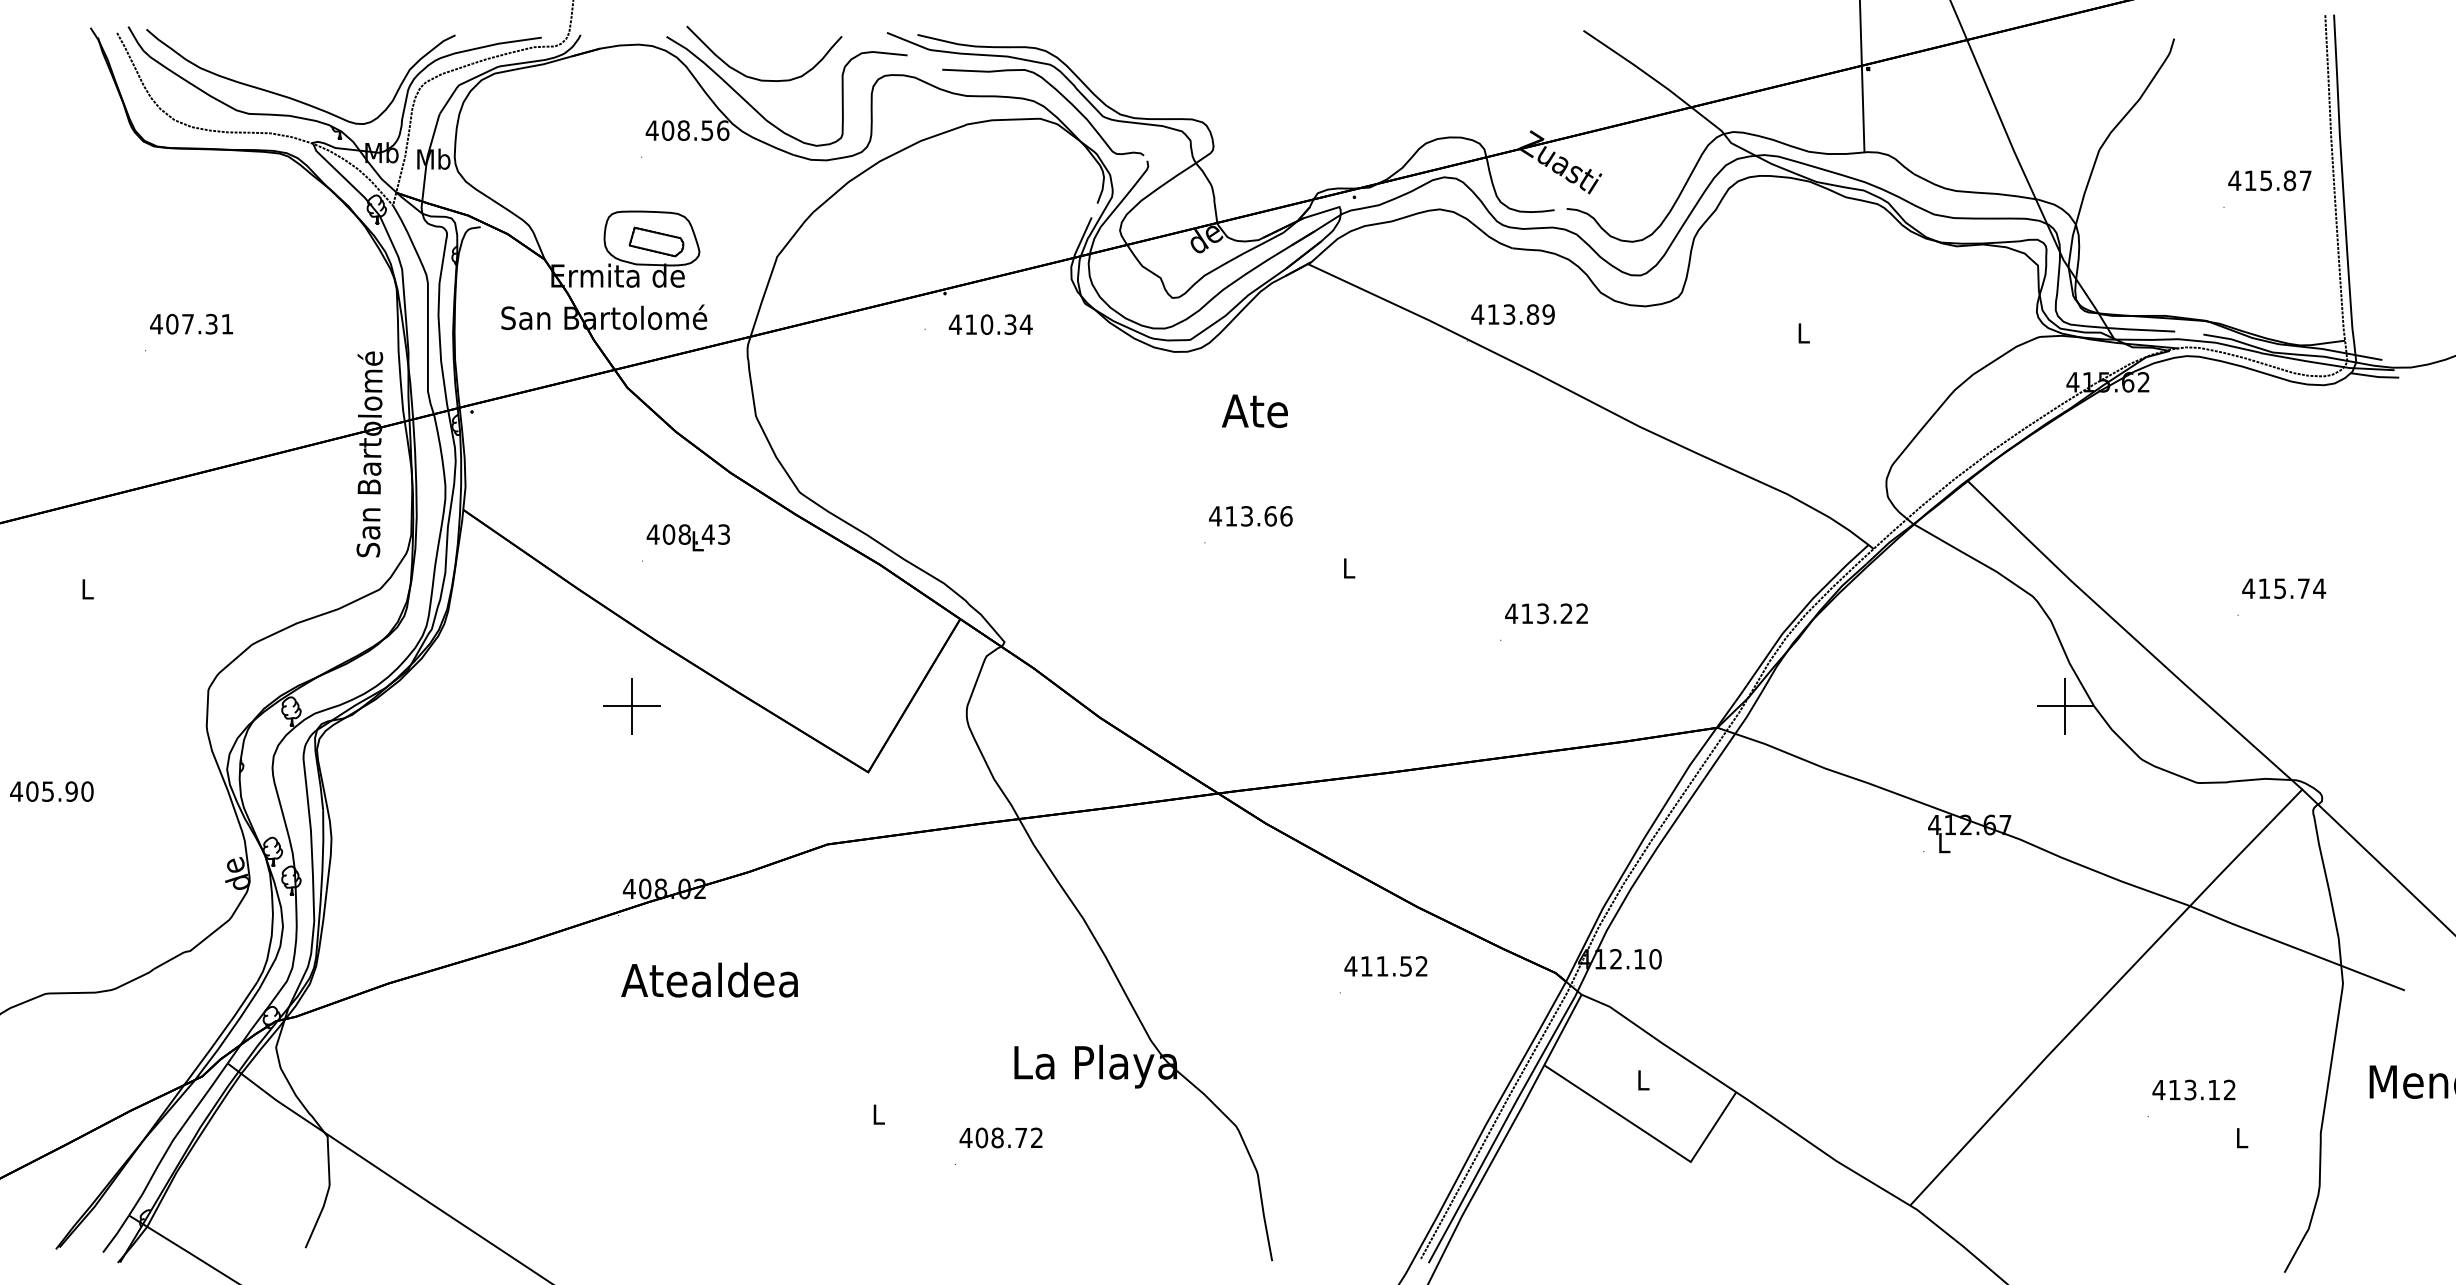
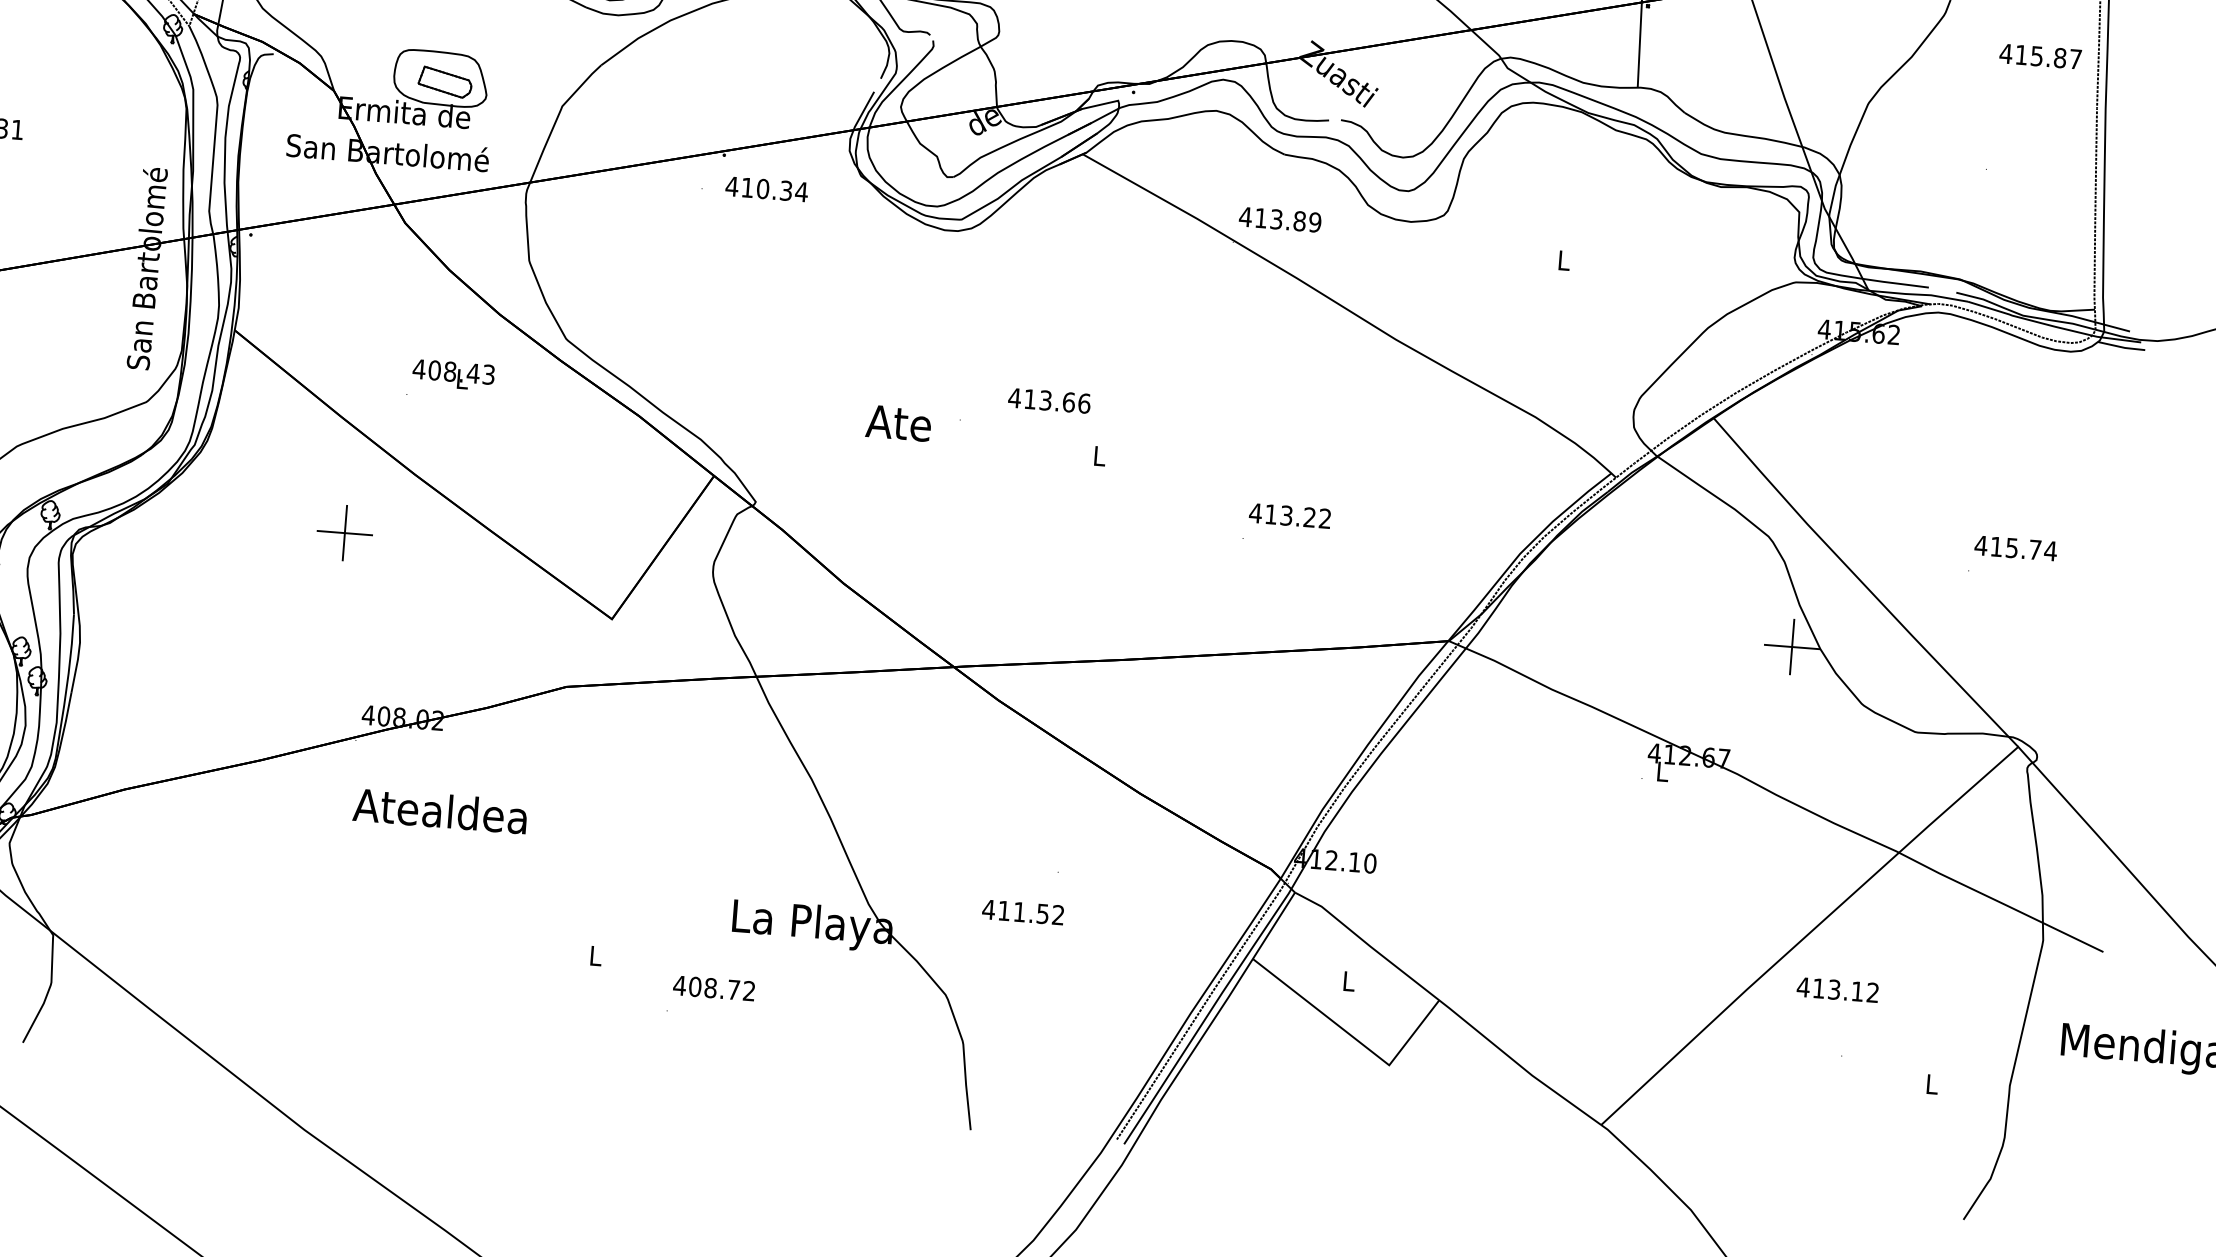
text: (2269, 180) -> (2040, 56), moved
text: (1254, 411) -> (898, 423), moved
text: (1250, 516) -> (1049, 400), moved
part: (631, 706) -> (344, 533), moved
text: (1385, 966) -> (1022, 912), moved
text: (2193, 1089) -> (1837, 989), moved

